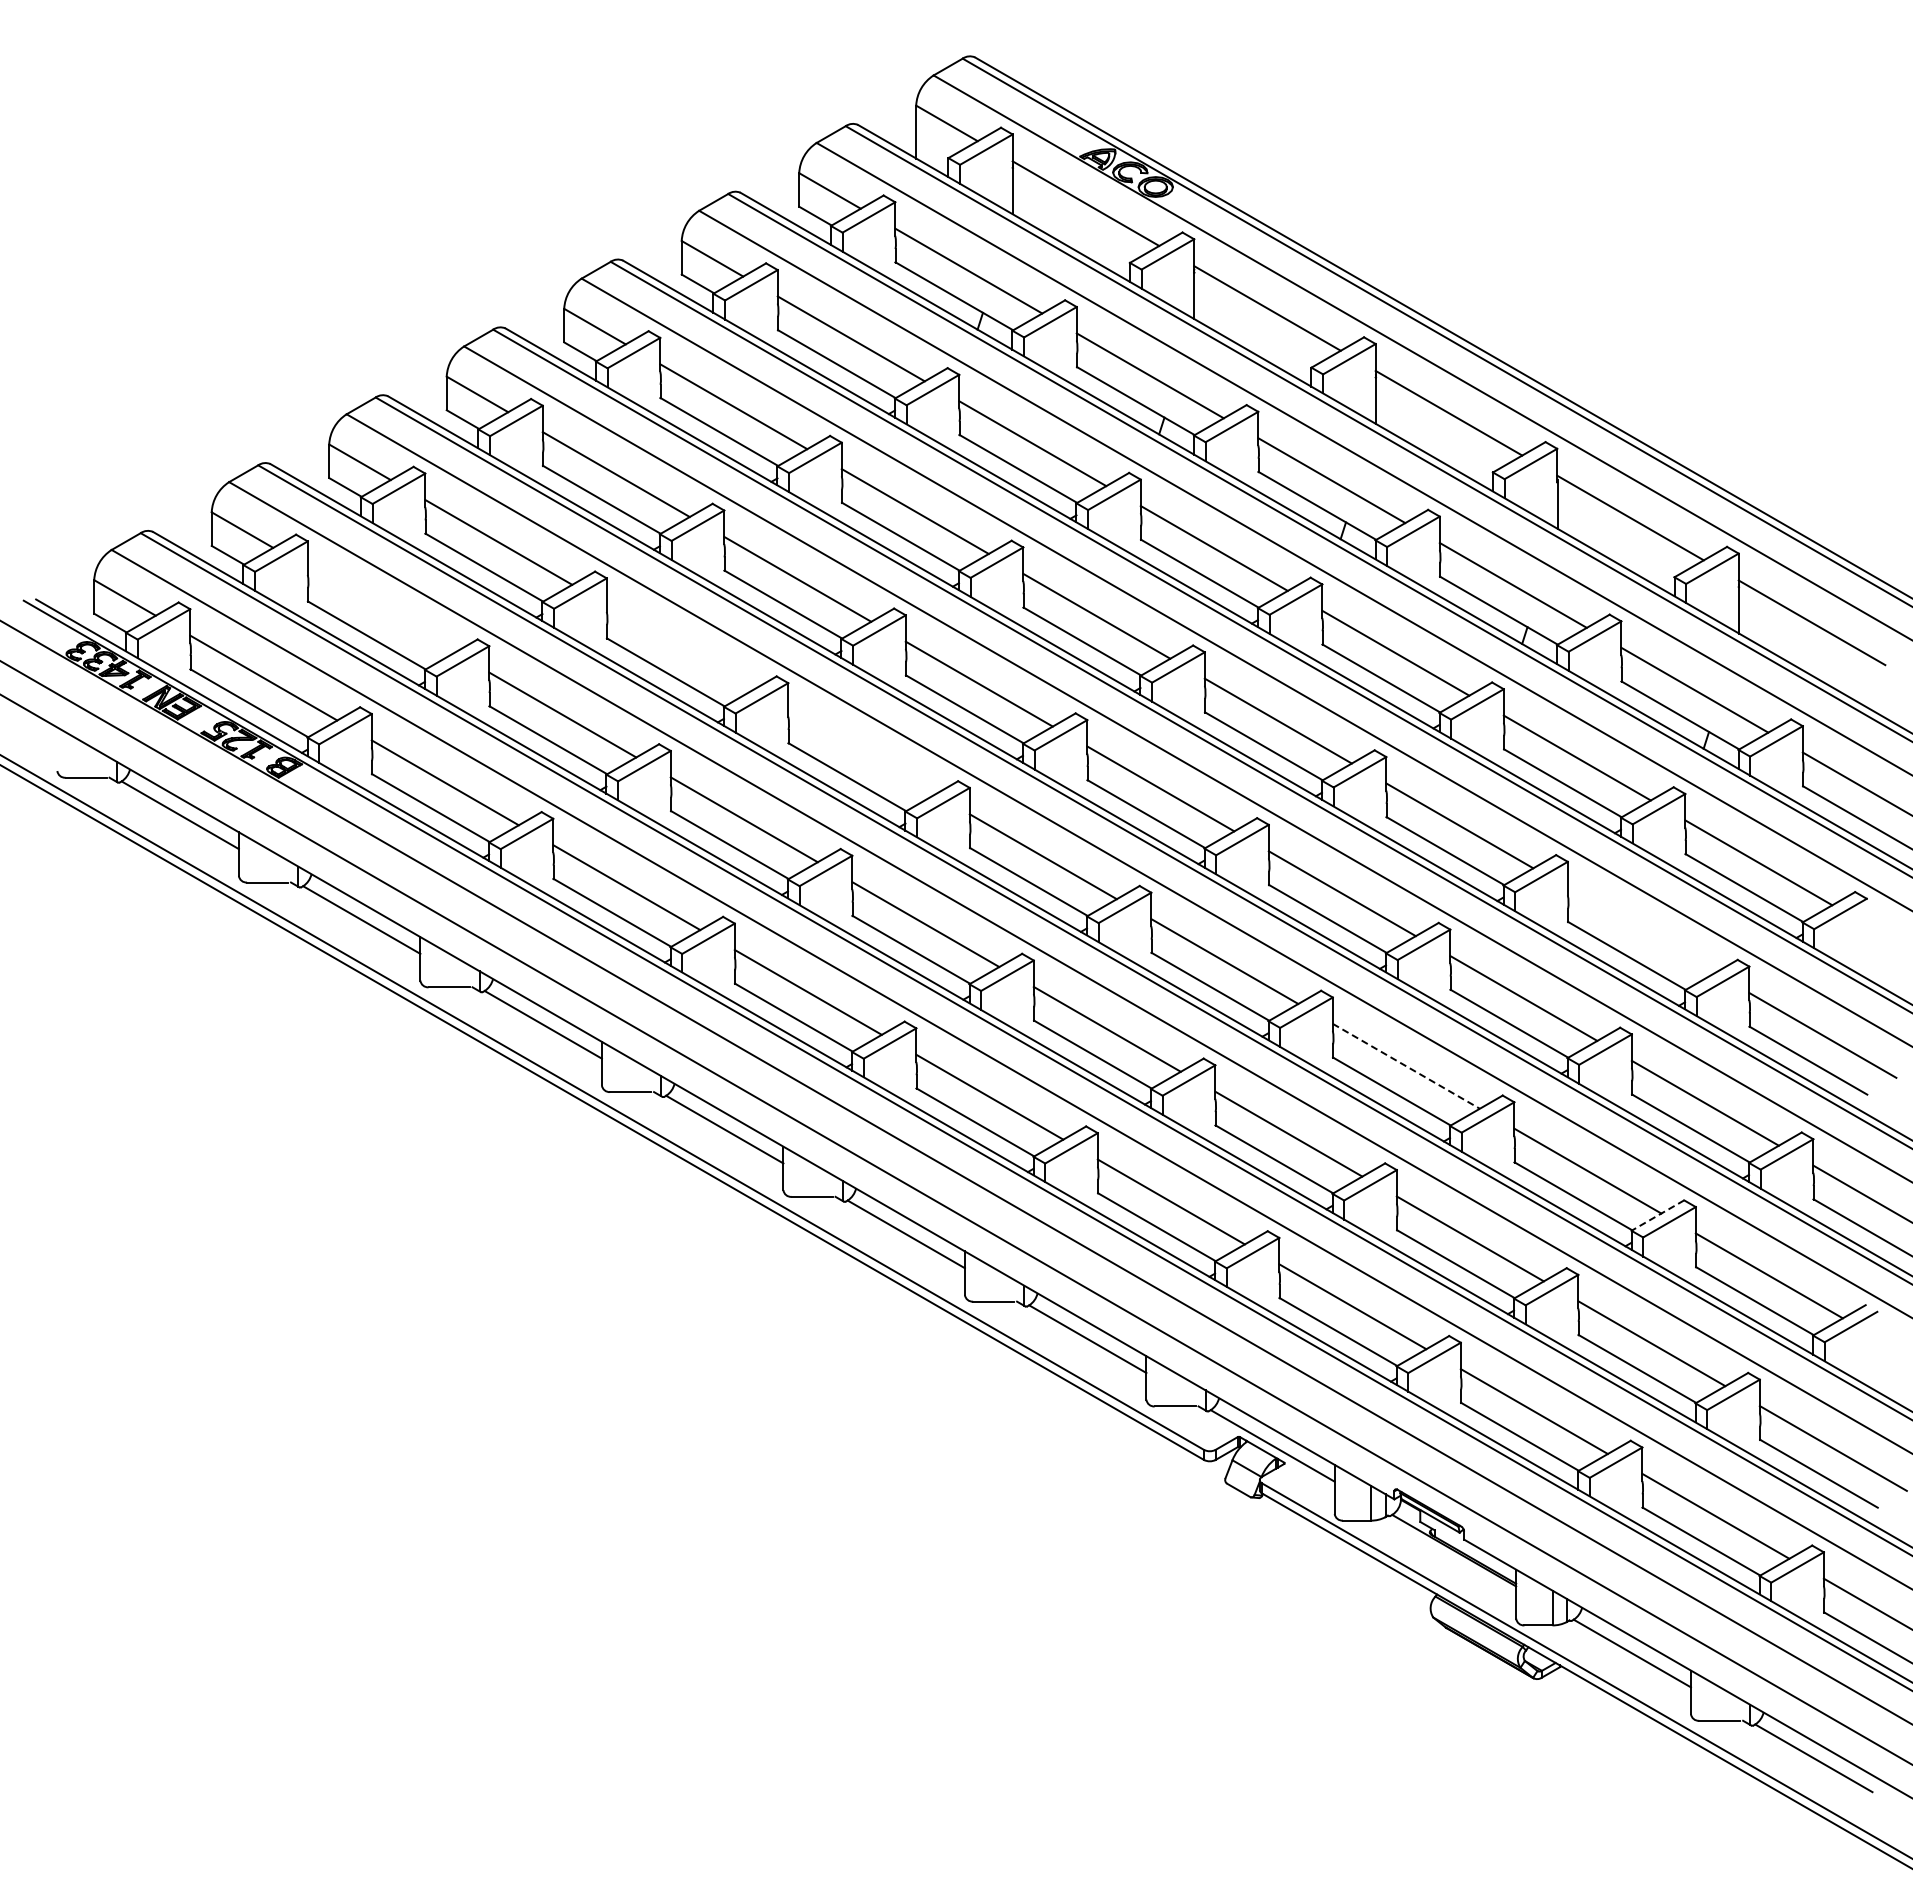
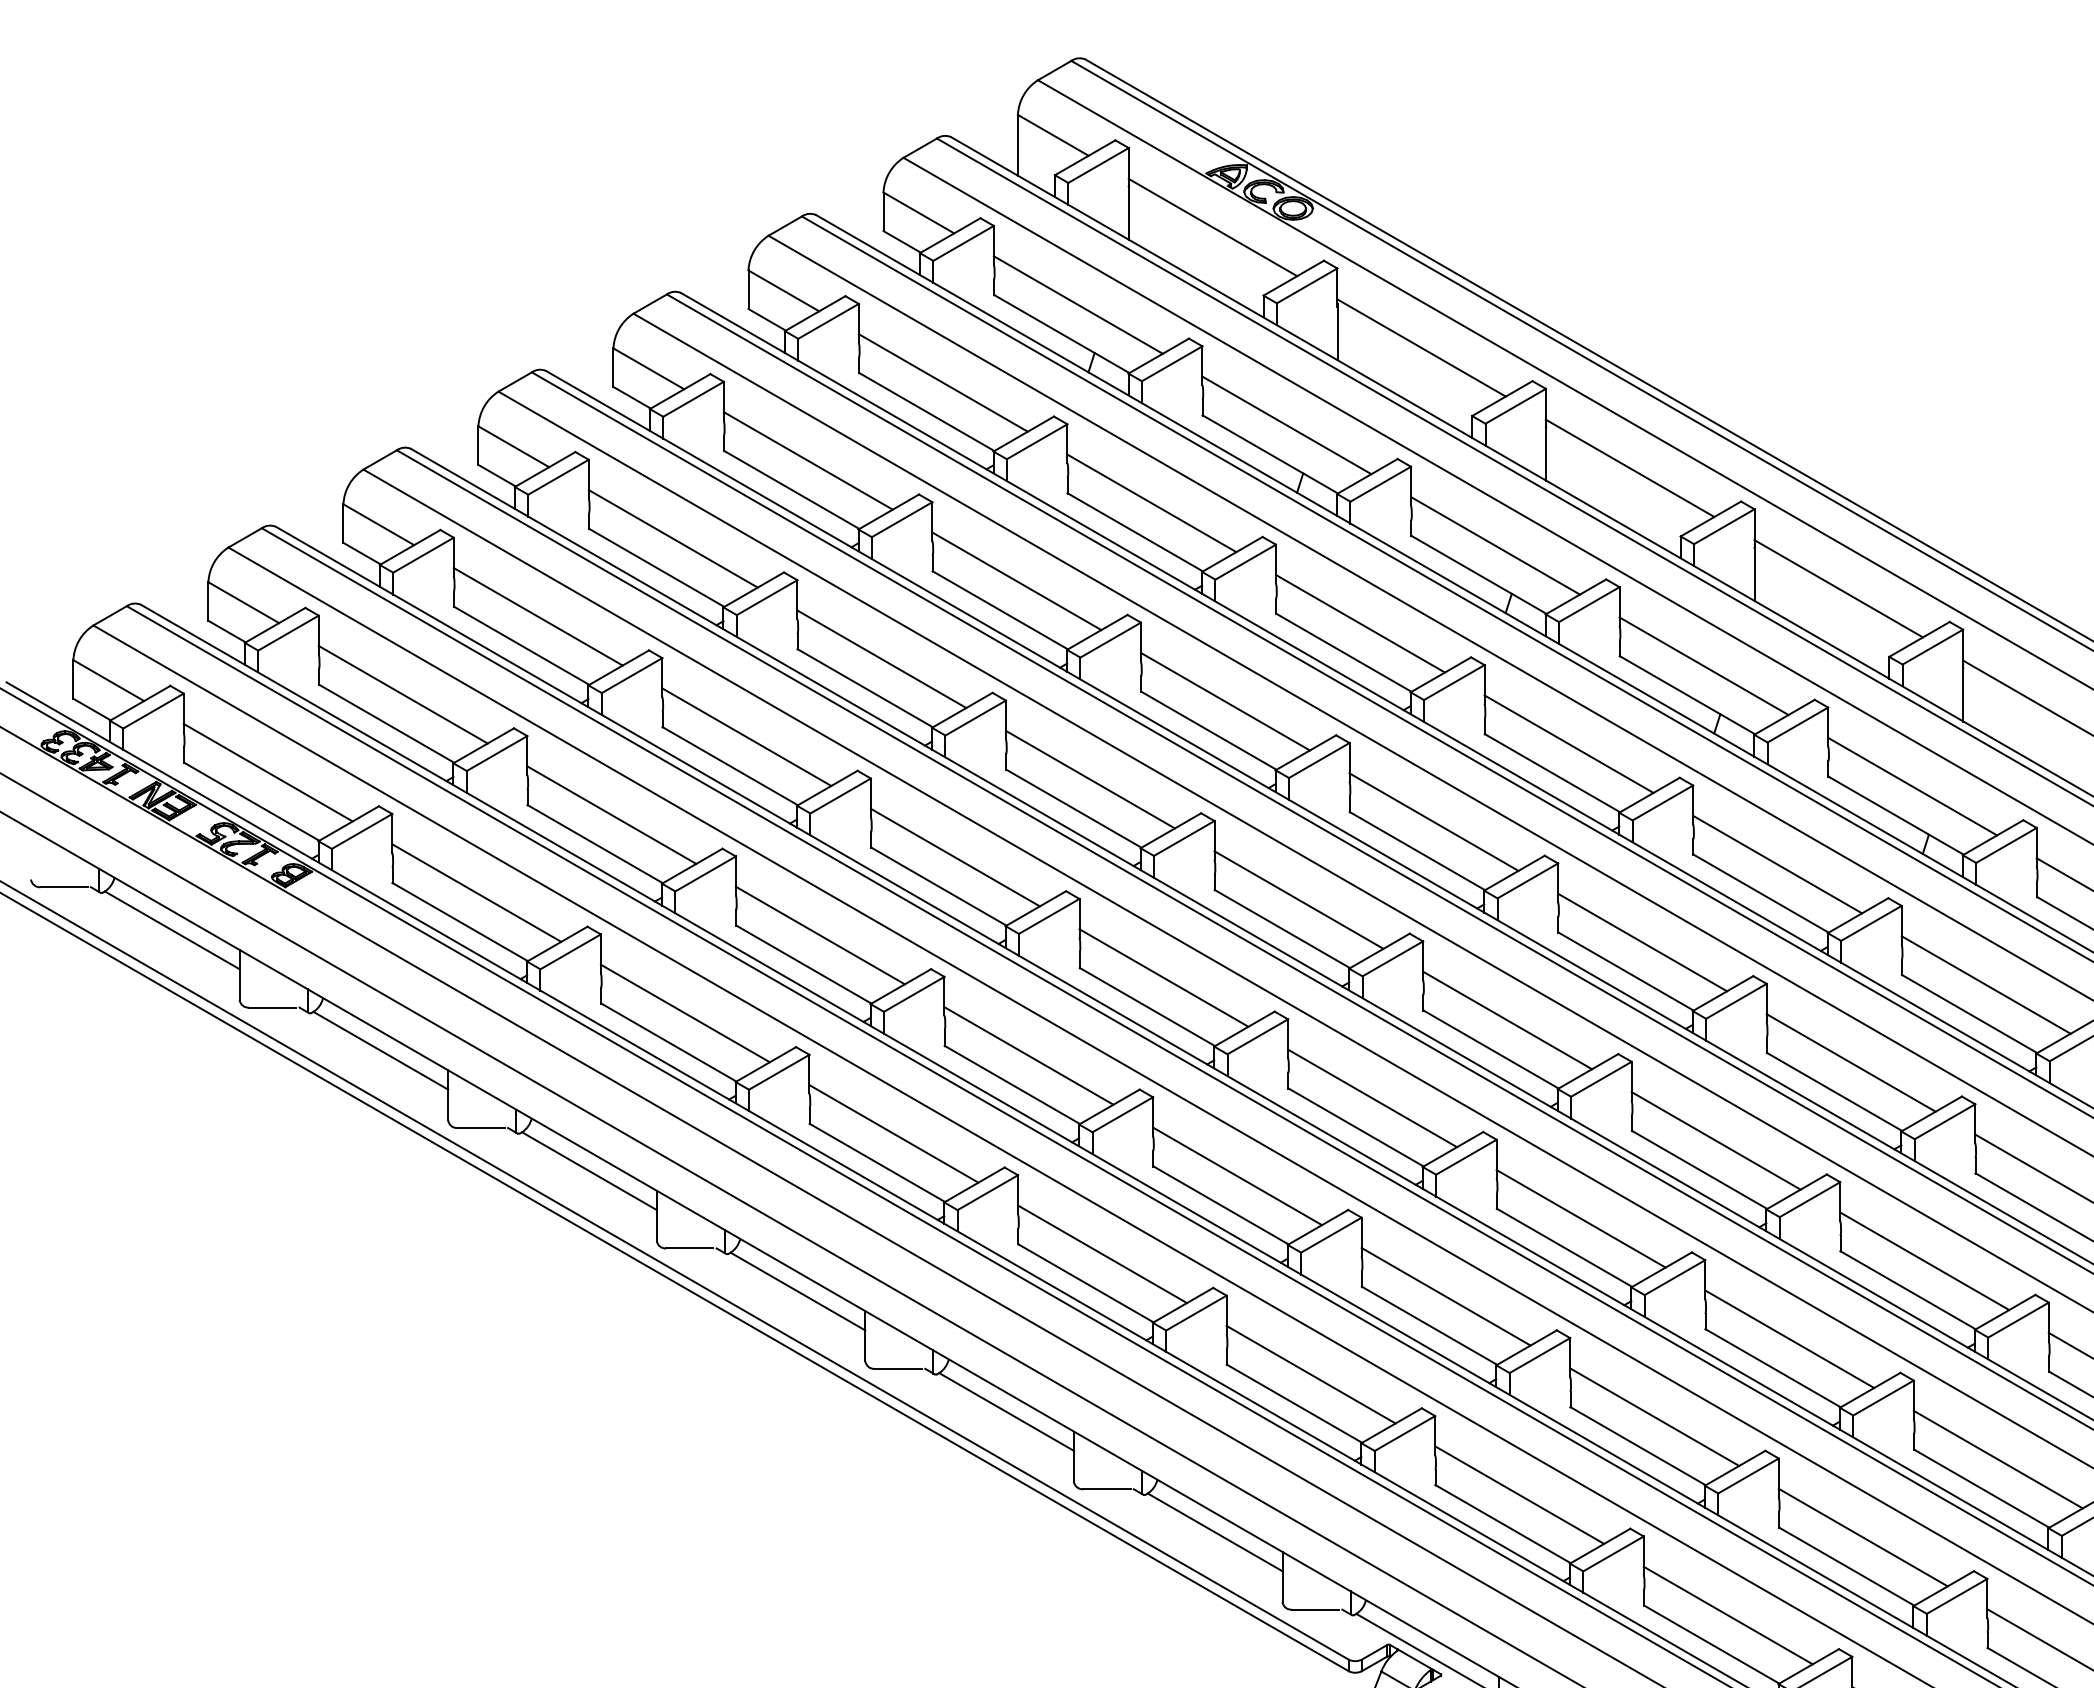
line: (380, 609) -> (402, 693), added
line: (679, 646) -> (745, 736), added
line: (861, 751) -> (955, 857), added
line: (1640, 930) -> (1850, 1062), added
line: (1406, 1066) -> (1581, 1219), dashed -> solid
line: (1657, 1215) -> (1869, 1390), dashed -> solid

